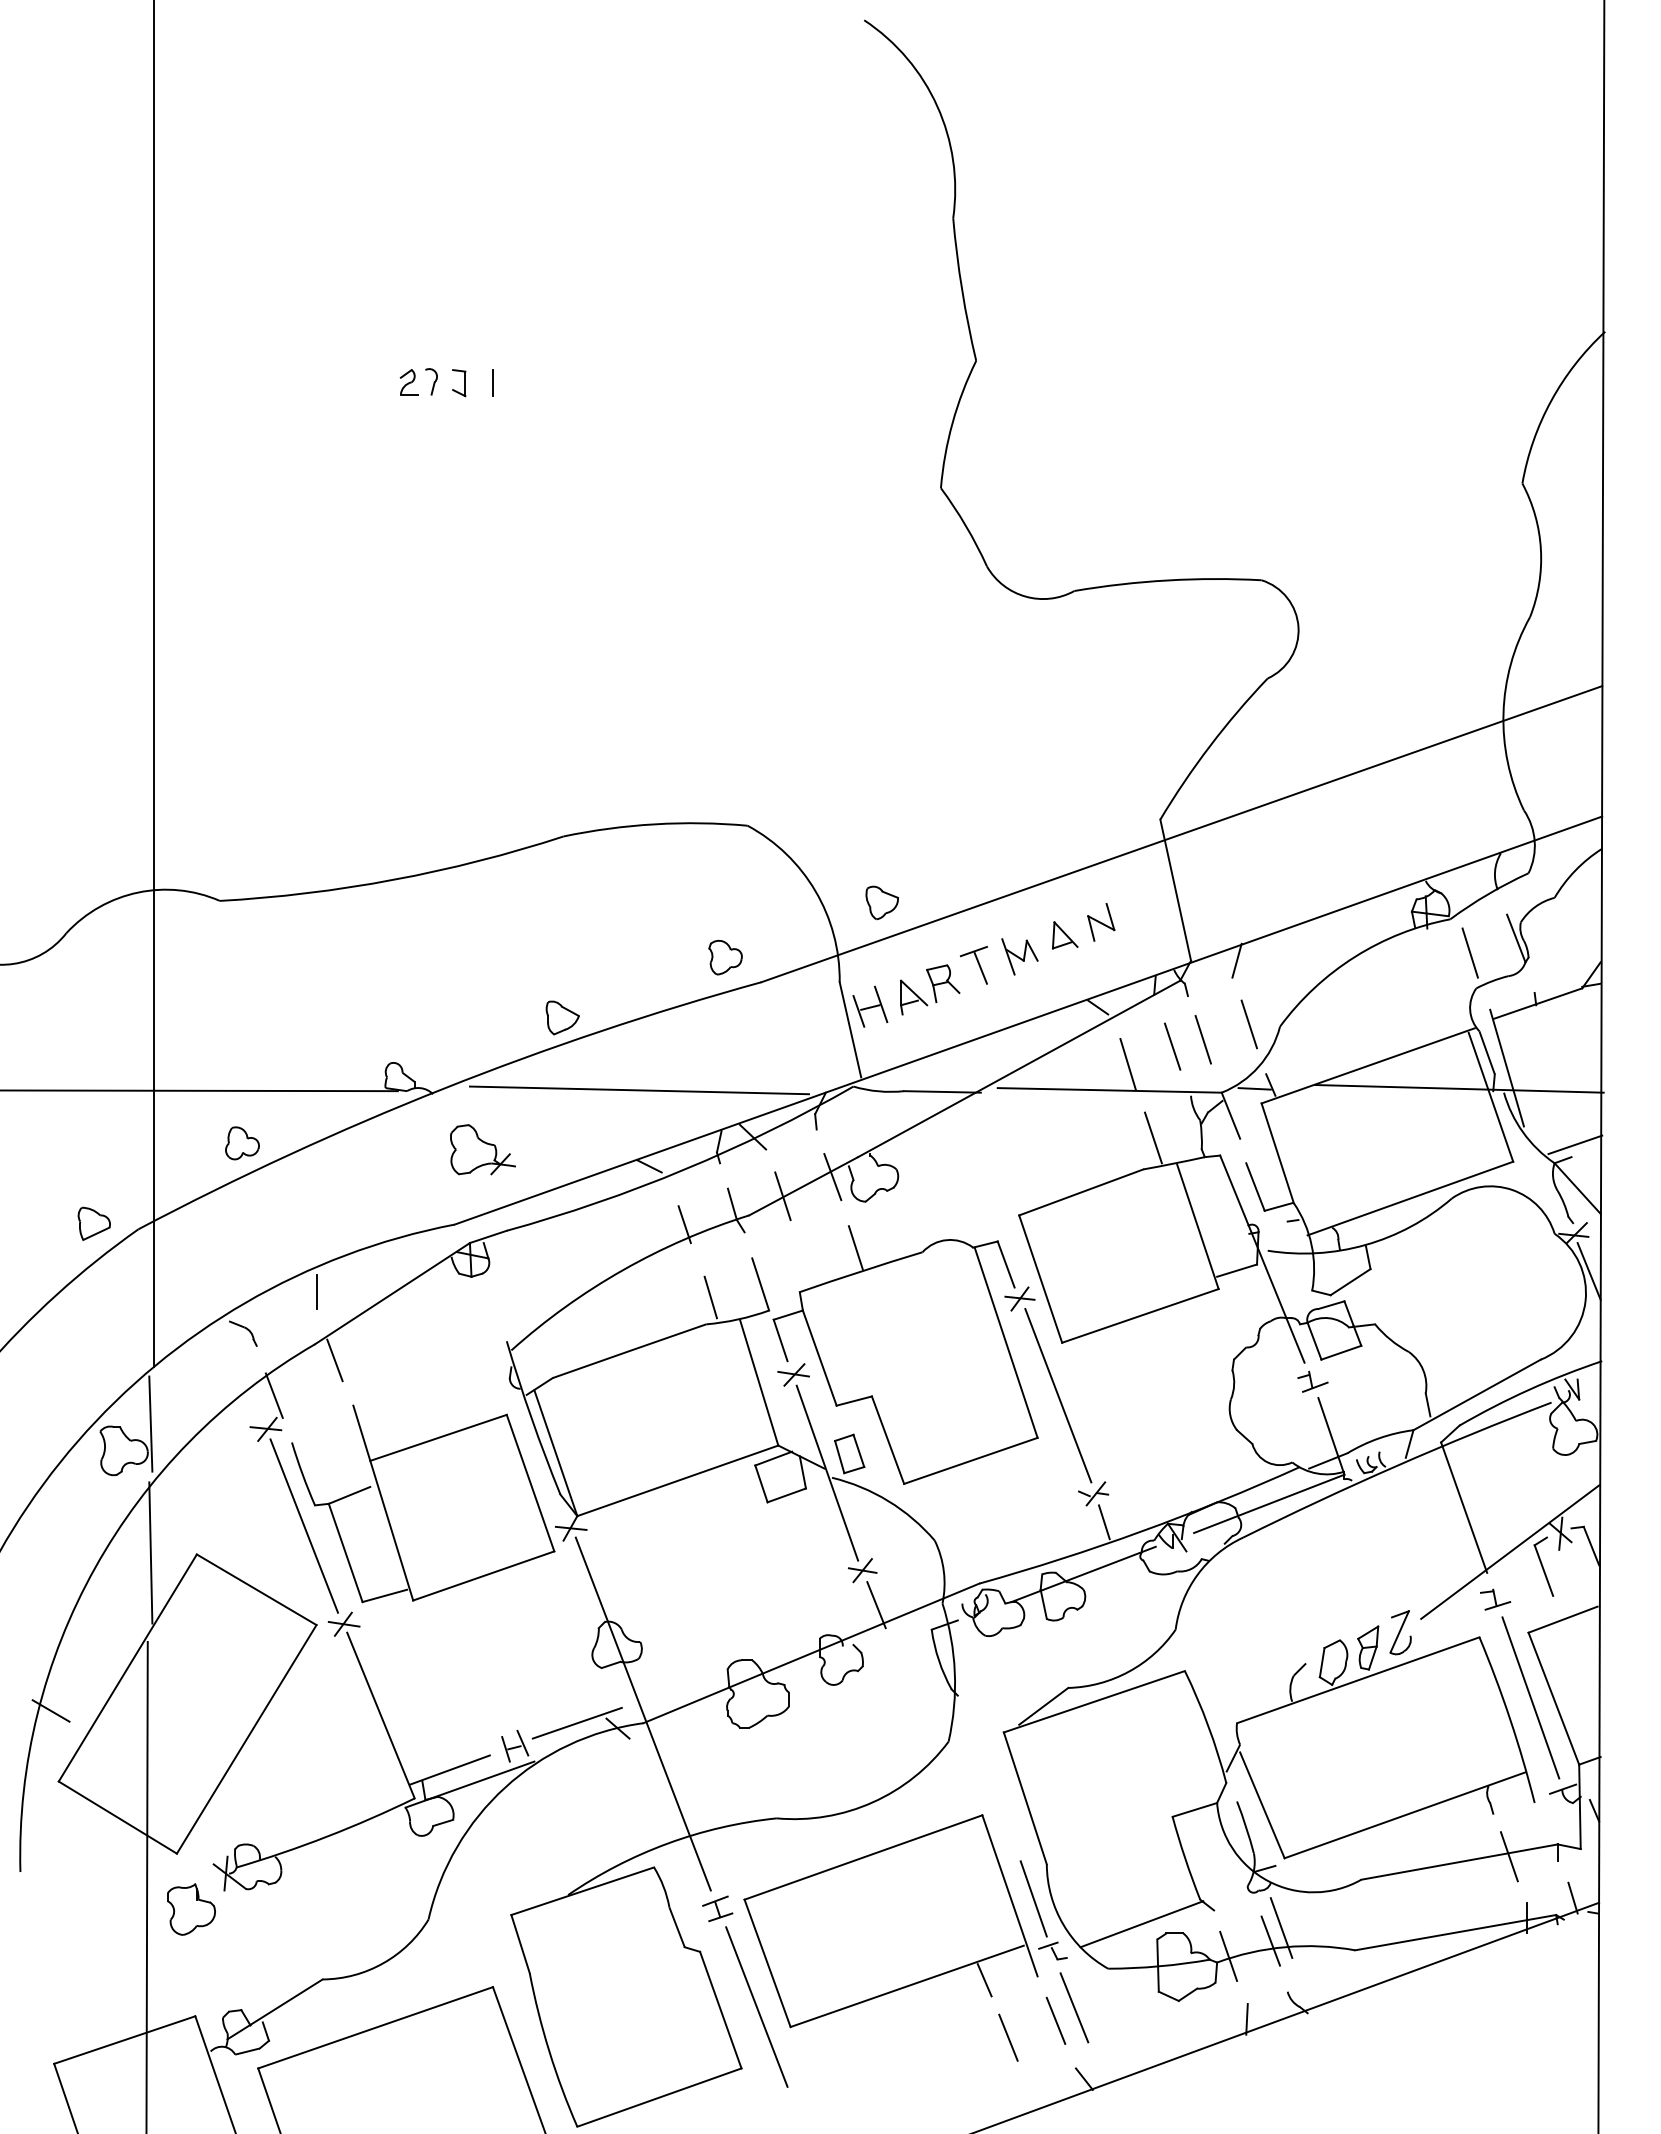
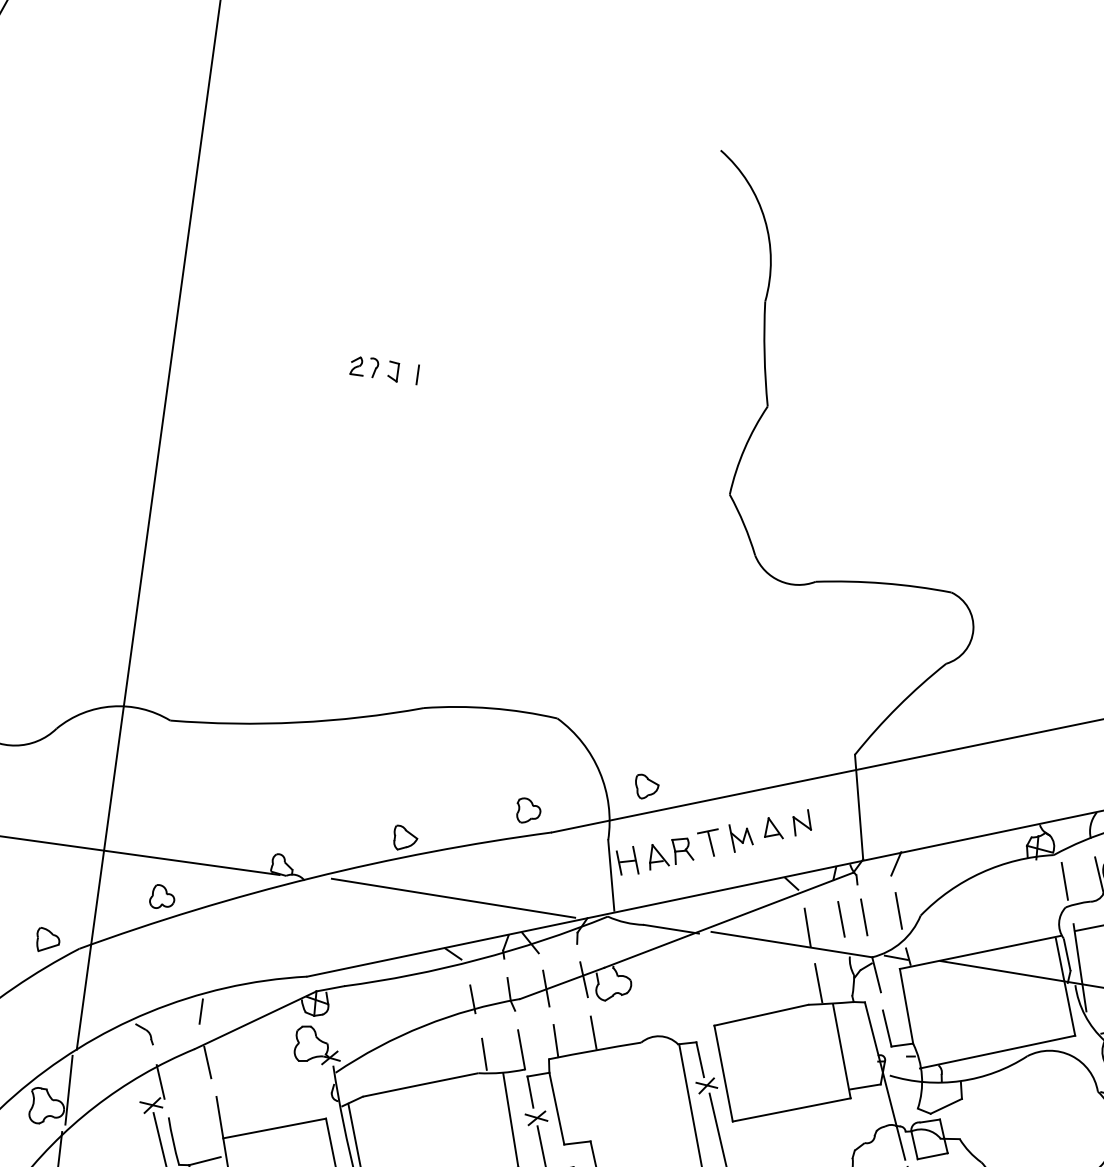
part: (482, 1149) -> (318, 1045), moved
line: (805, 1265) -> (555, 1040), added

